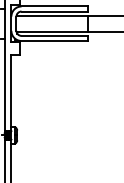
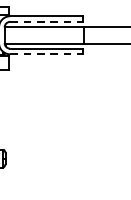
line: (55, 11) -> (47, 21), solid -> dashed
line: (55, 41) -> (47, 54), solid -> dashed

